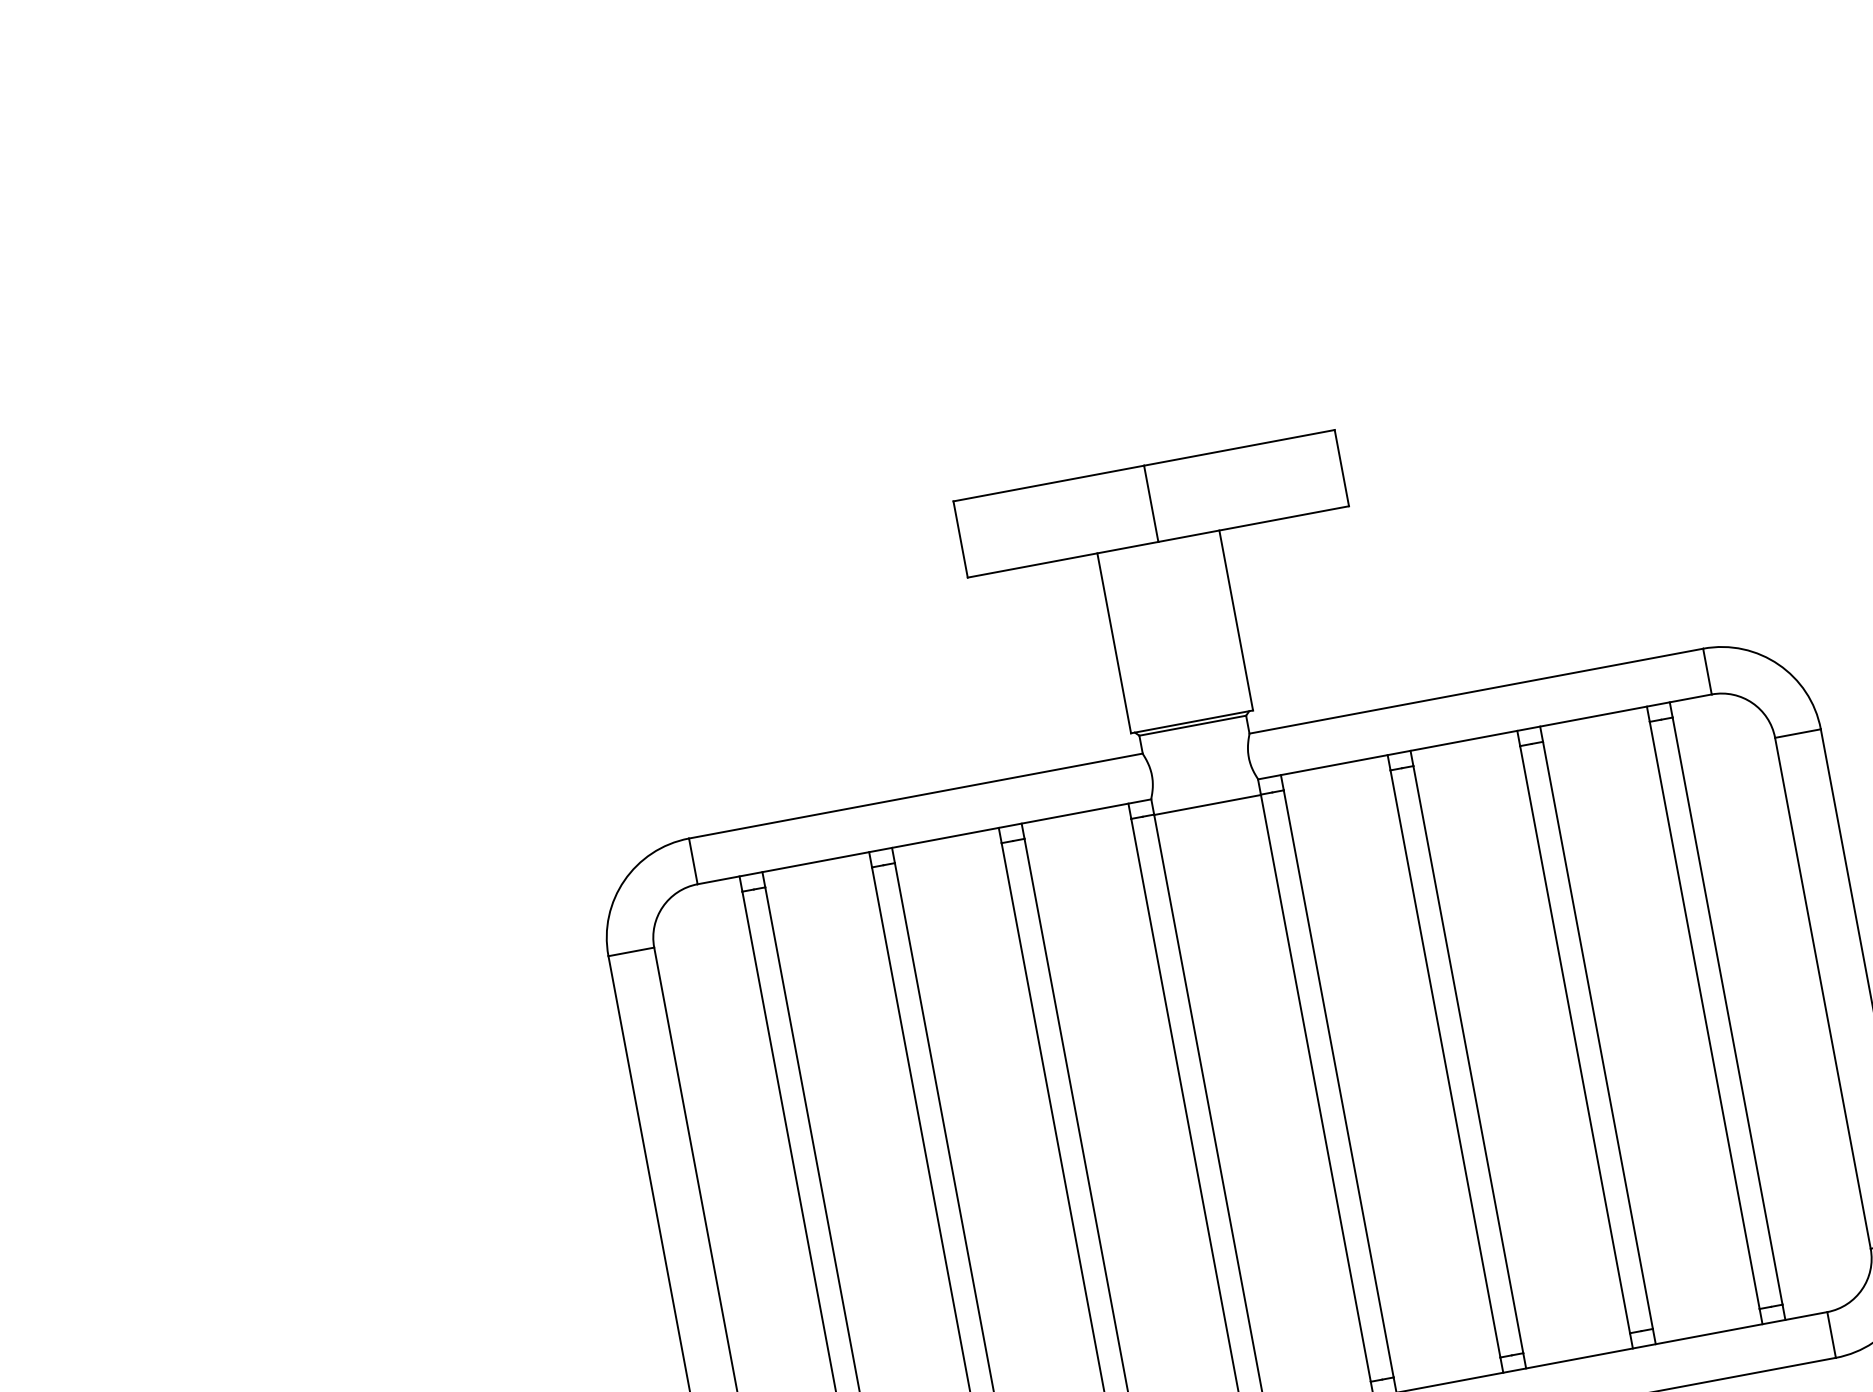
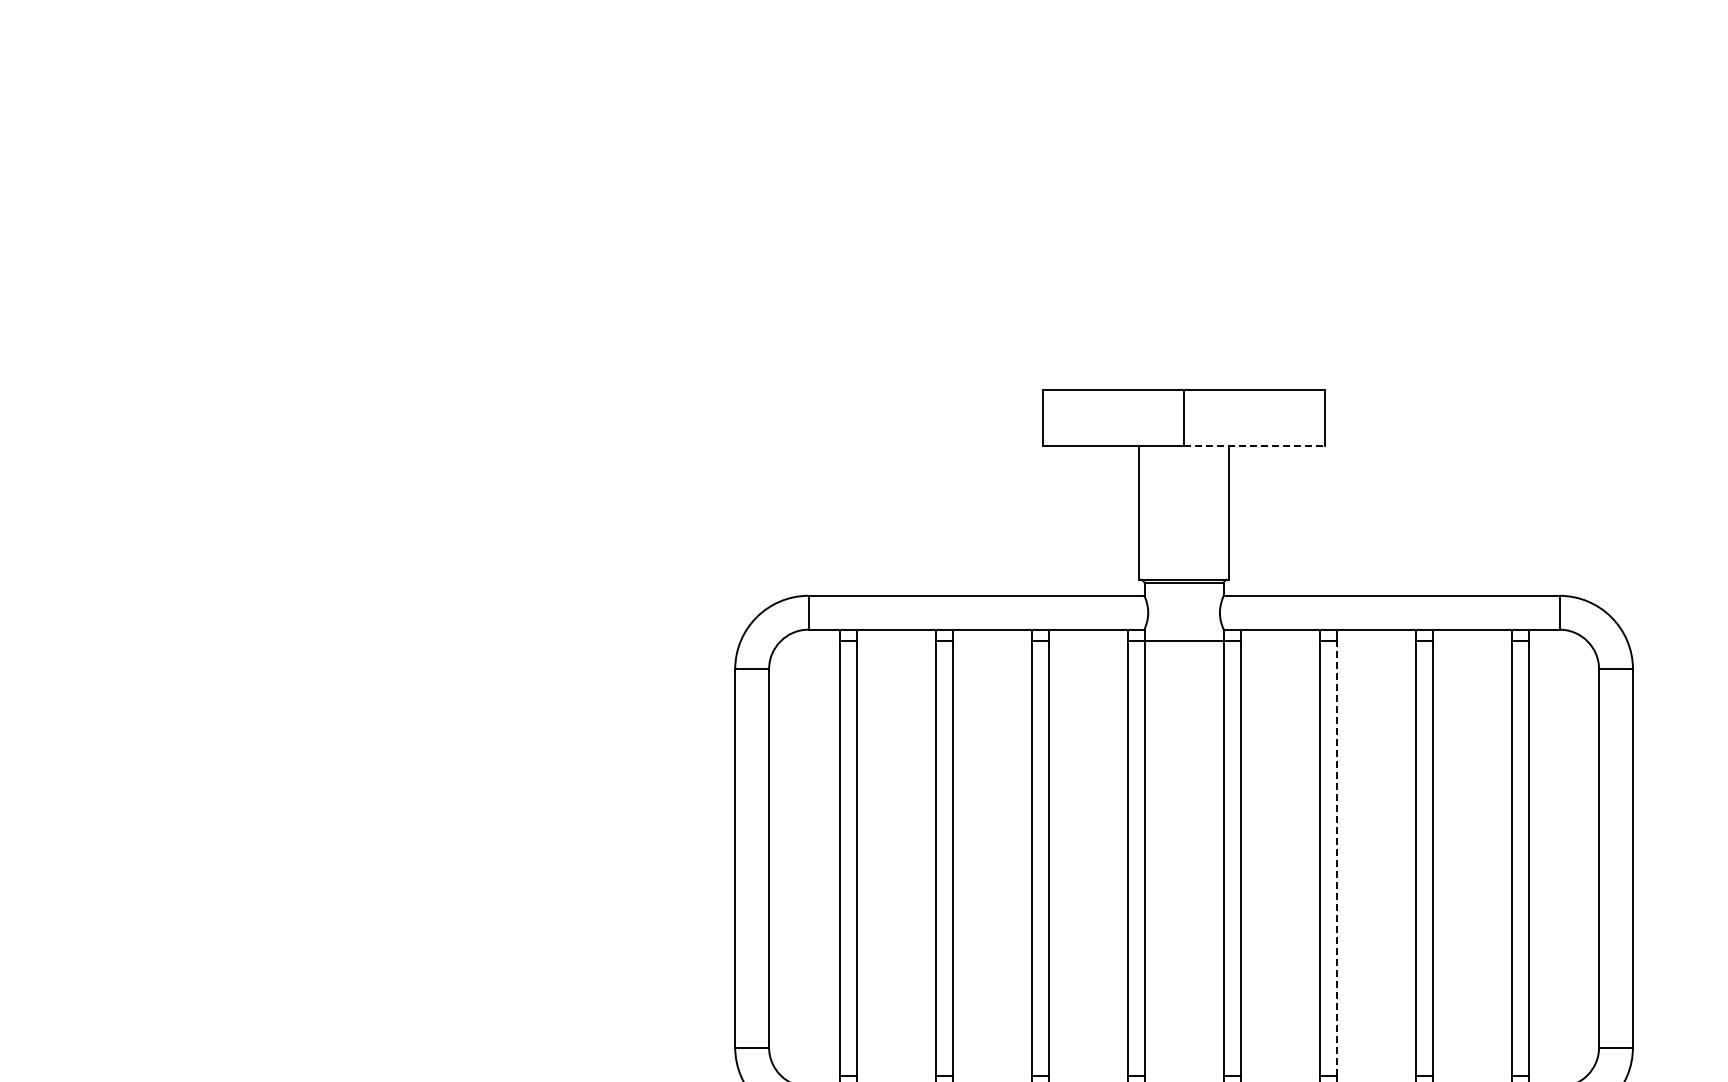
line: (1253, 524) -> (1254, 446), solid -> dashed
line: (1468, 1058) -> (1336, 857), solid -> dashed

